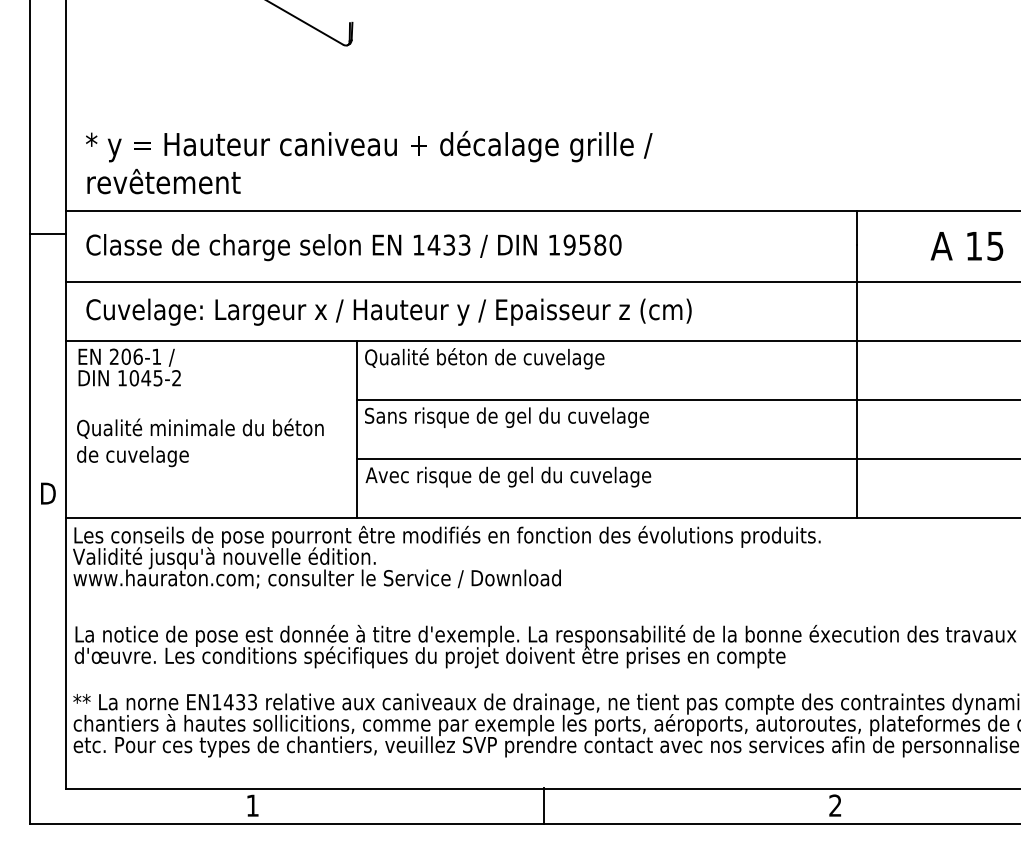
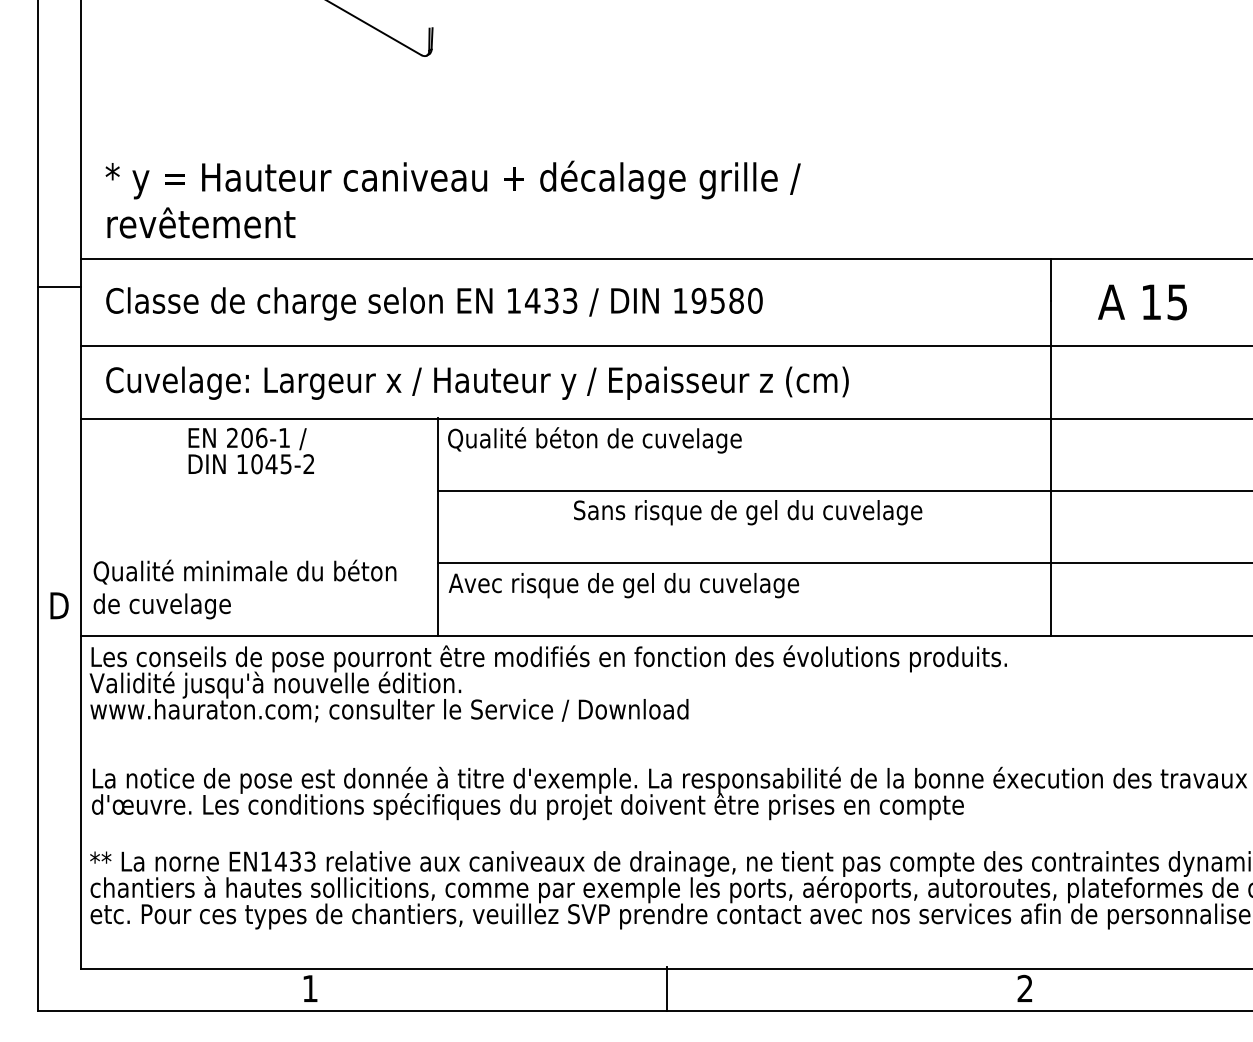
text: (966, 246) -> (1142, 302), moved
text: (129, 367) -> (250, 450), moved
text: (507, 417) -> (748, 512), moved
text: (199, 442) -> (244, 589), moved

